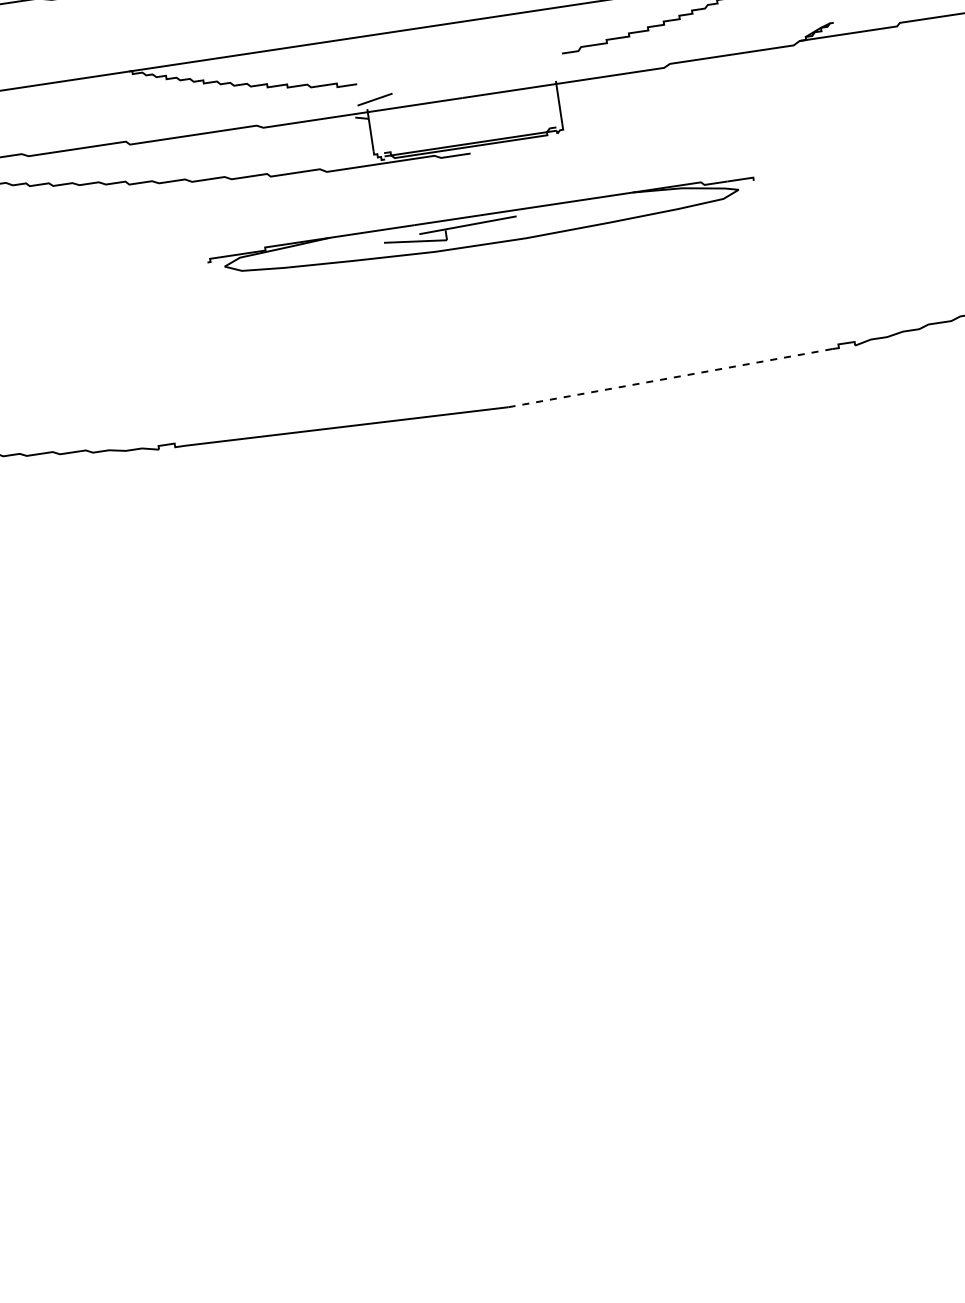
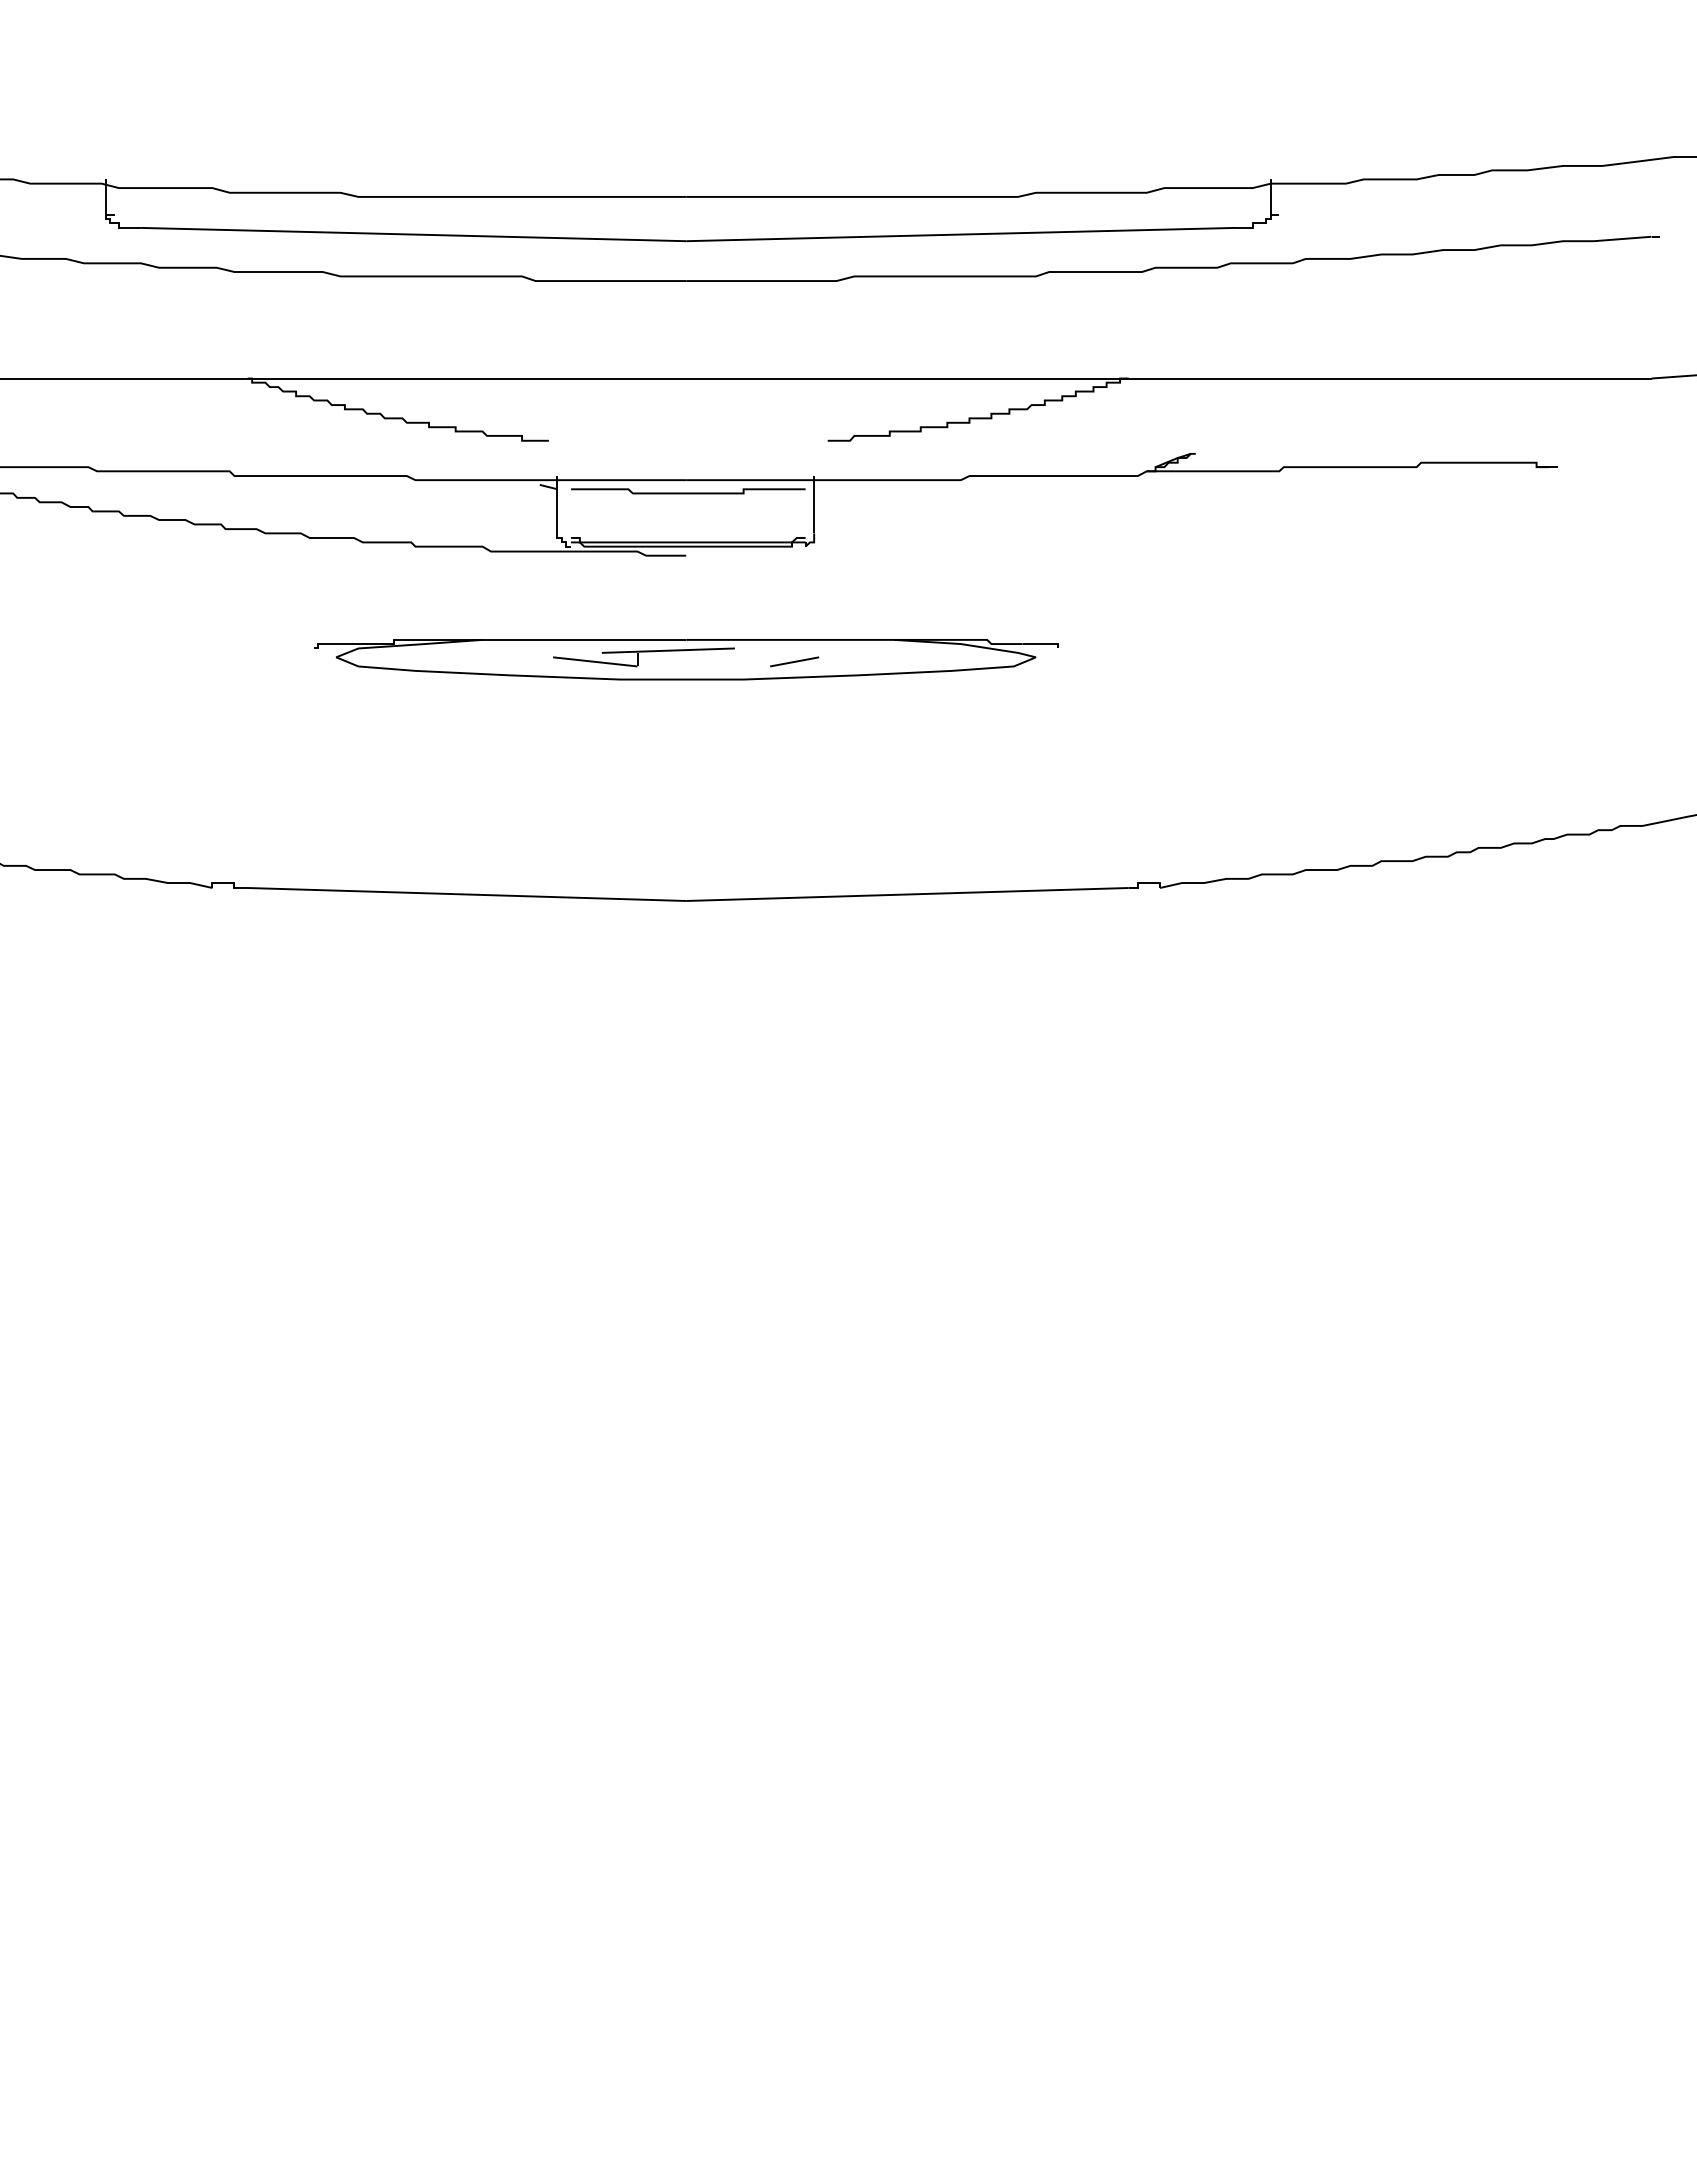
line: (374, 99) -> (794, 661), moved
curve: (465, 106) -> (688, 492), added
line: (669, 378) -> (906, 894), dashed -> solid

